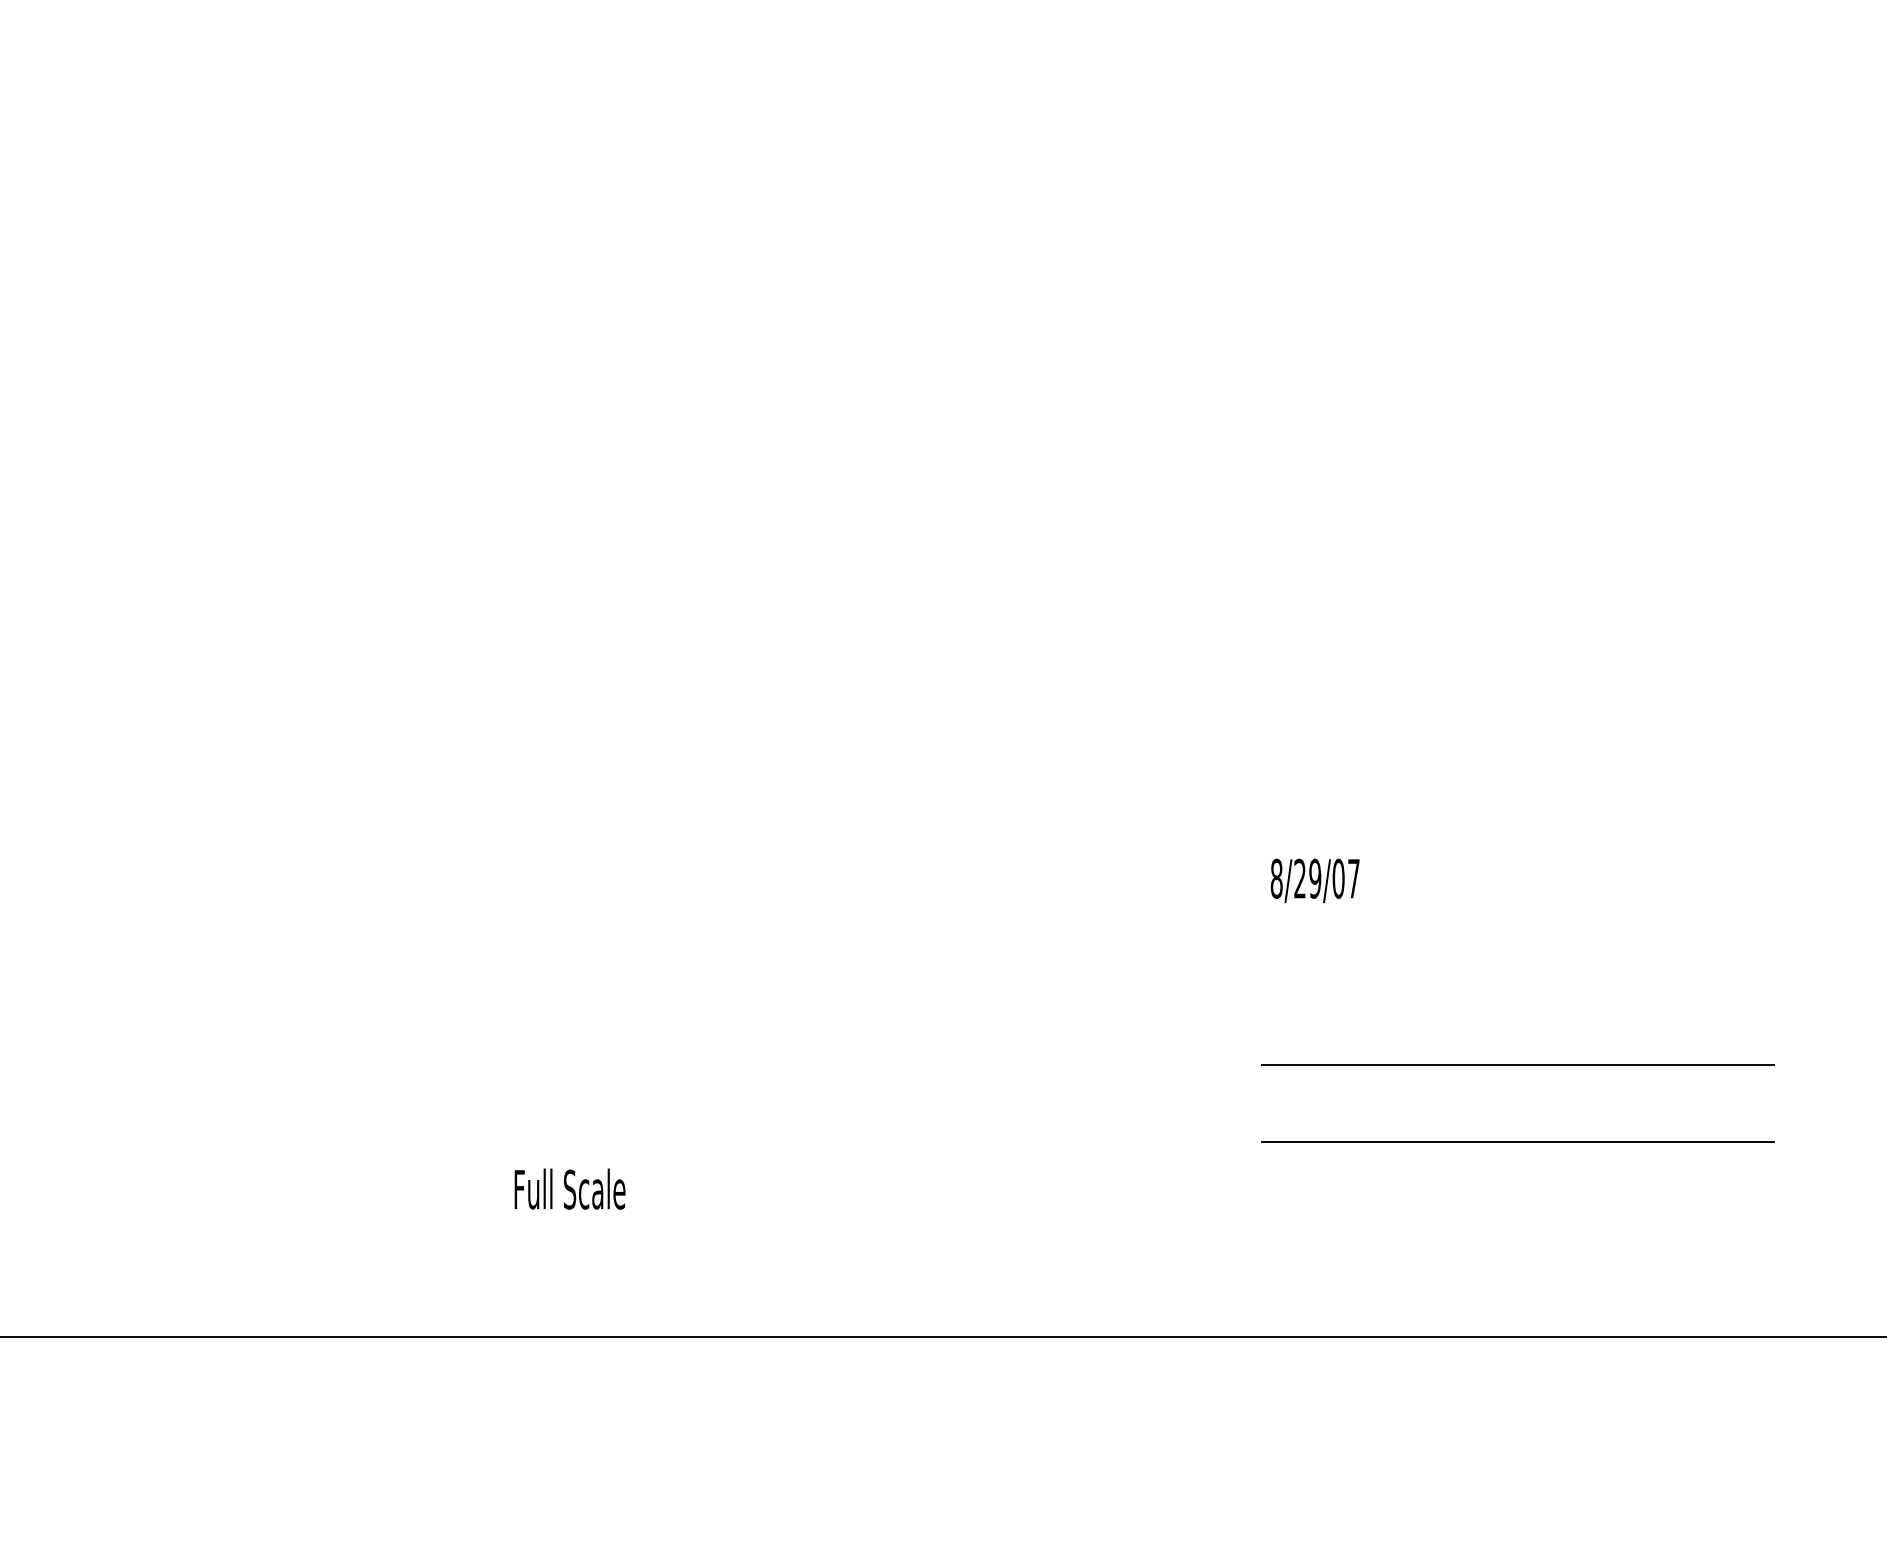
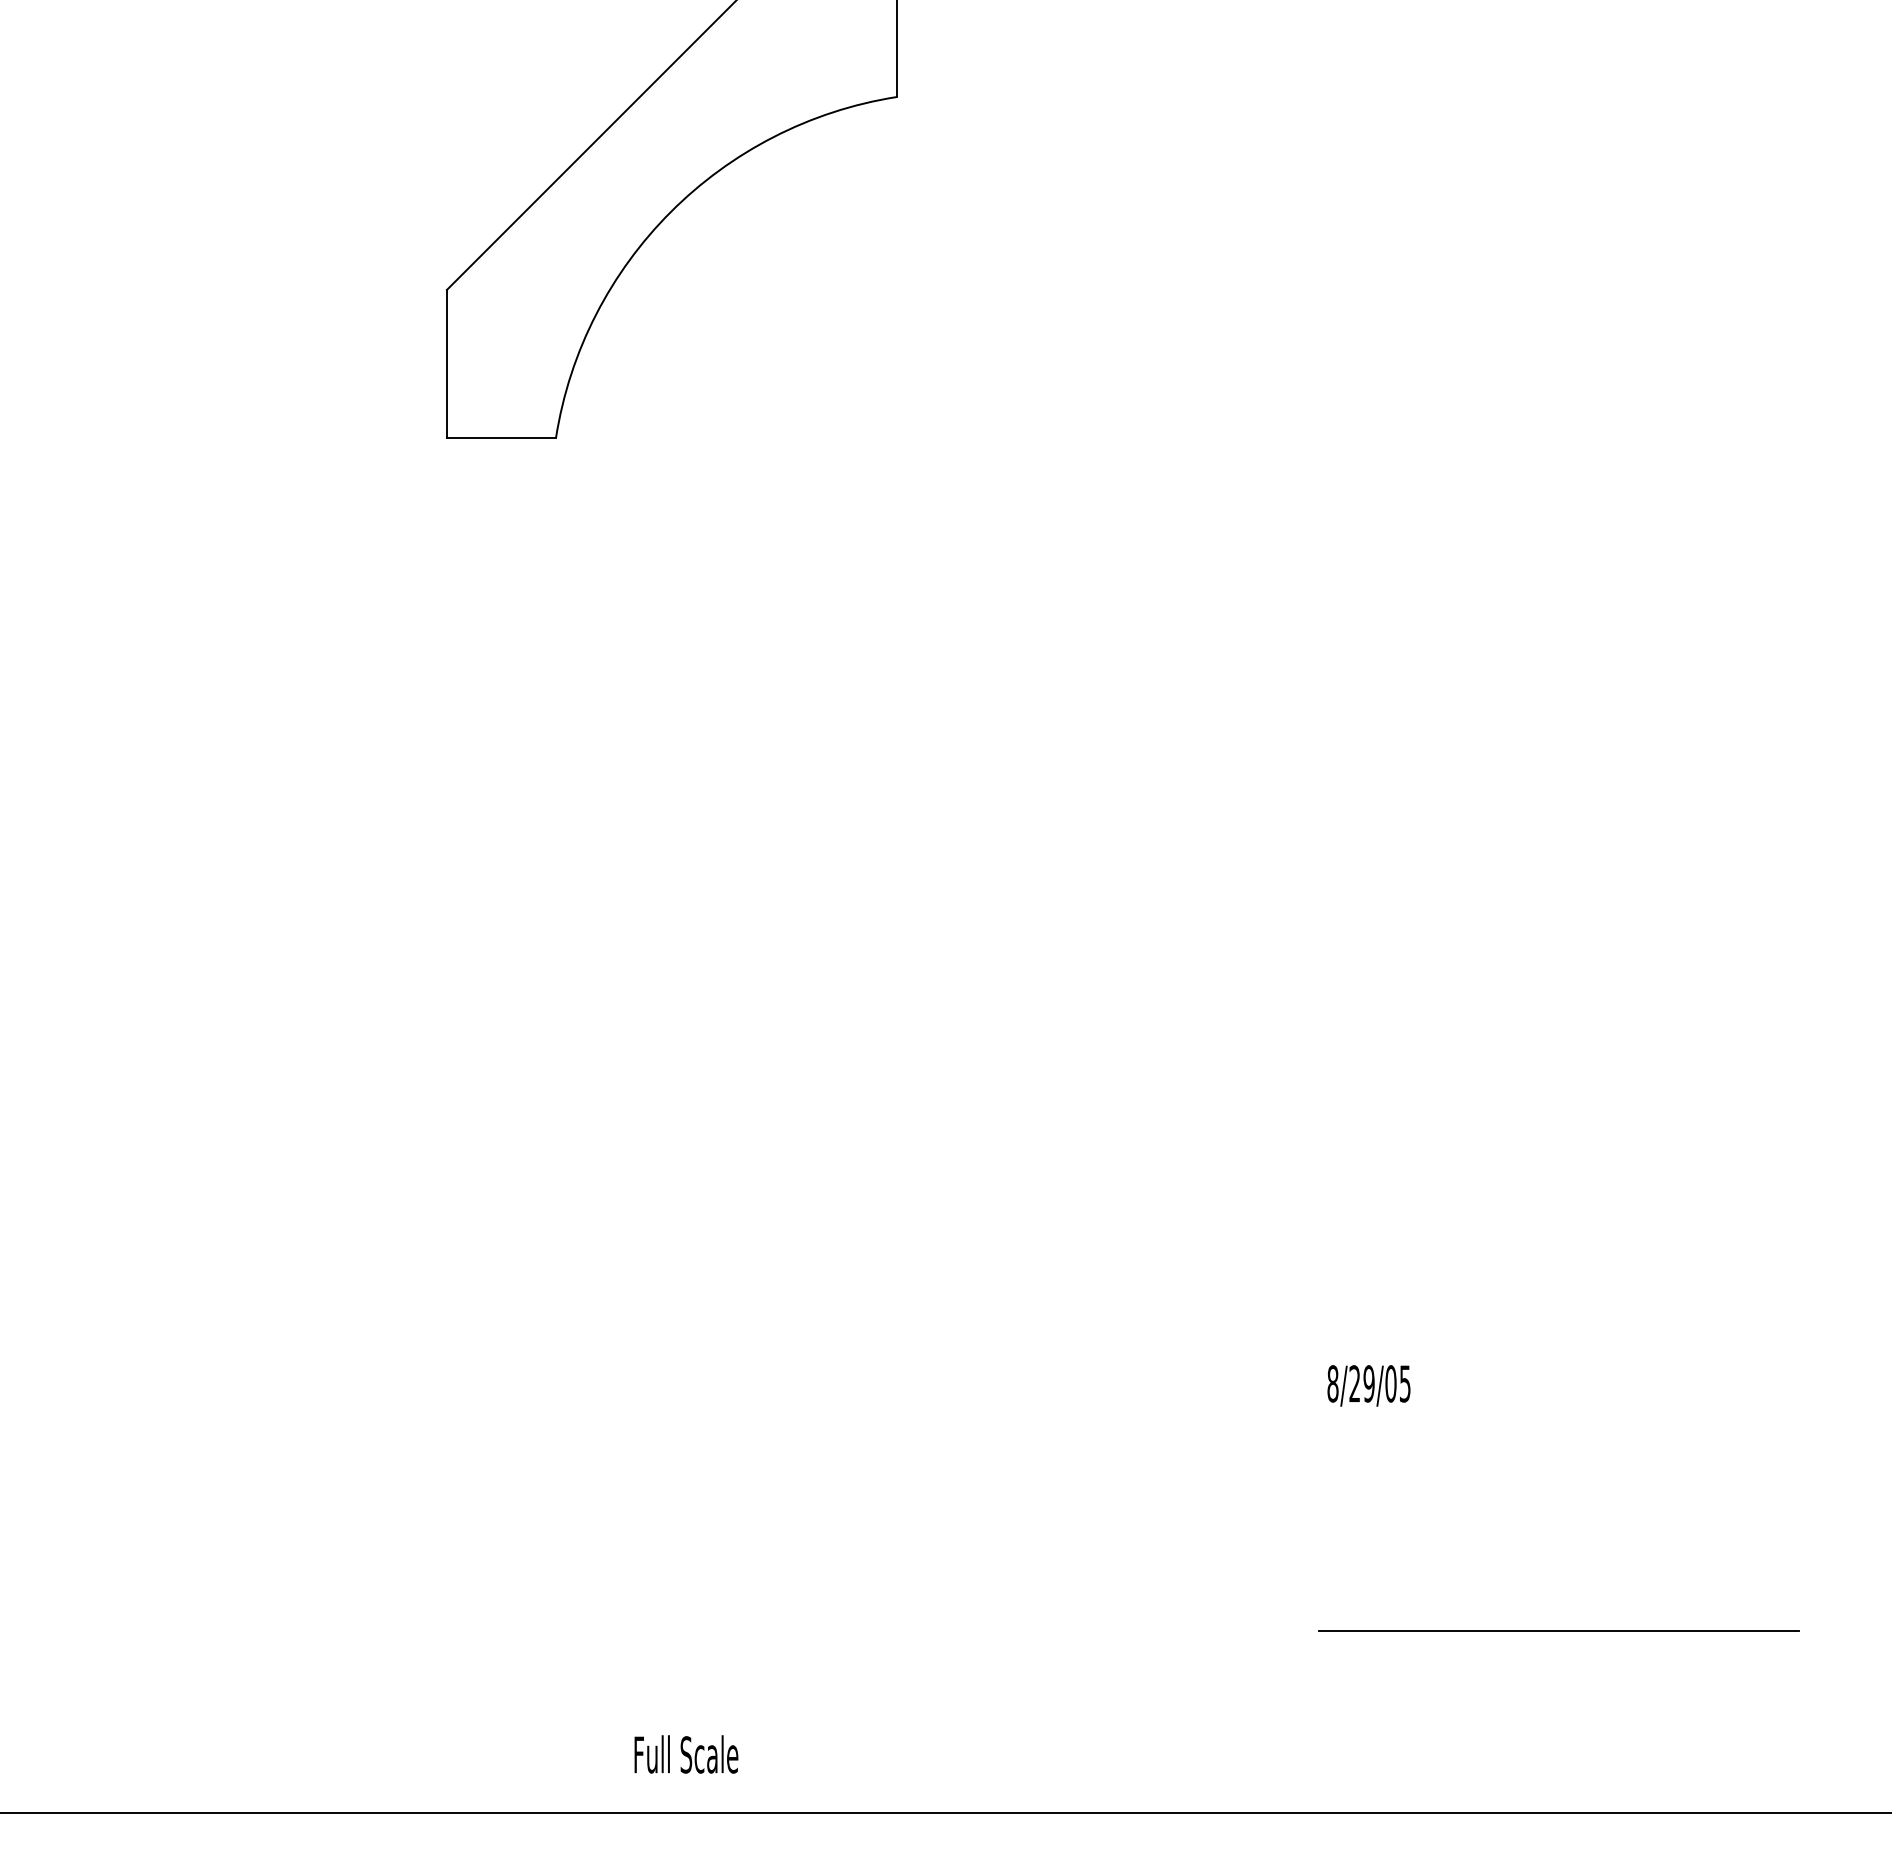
text: (1354, 878) -> (1405, 1383), 8/29/07 -> 8/29/05
line: (1517, 1064) -> (1558, 1557), removed
text: (570, 1189) -> (686, 1754), moved

